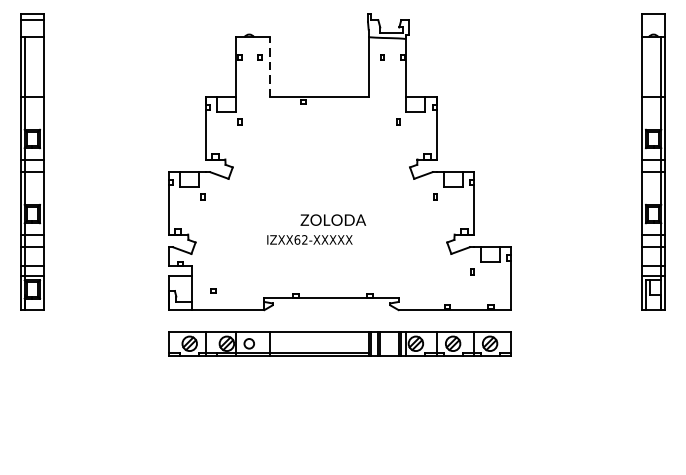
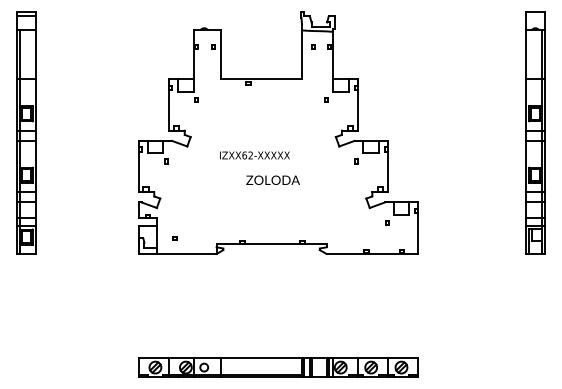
line: (270, 66) -> (221, 54), dashed -> solid
text: (309, 239) -> (254, 155), moved
part: (339, 343) -> (278, 367), moved

